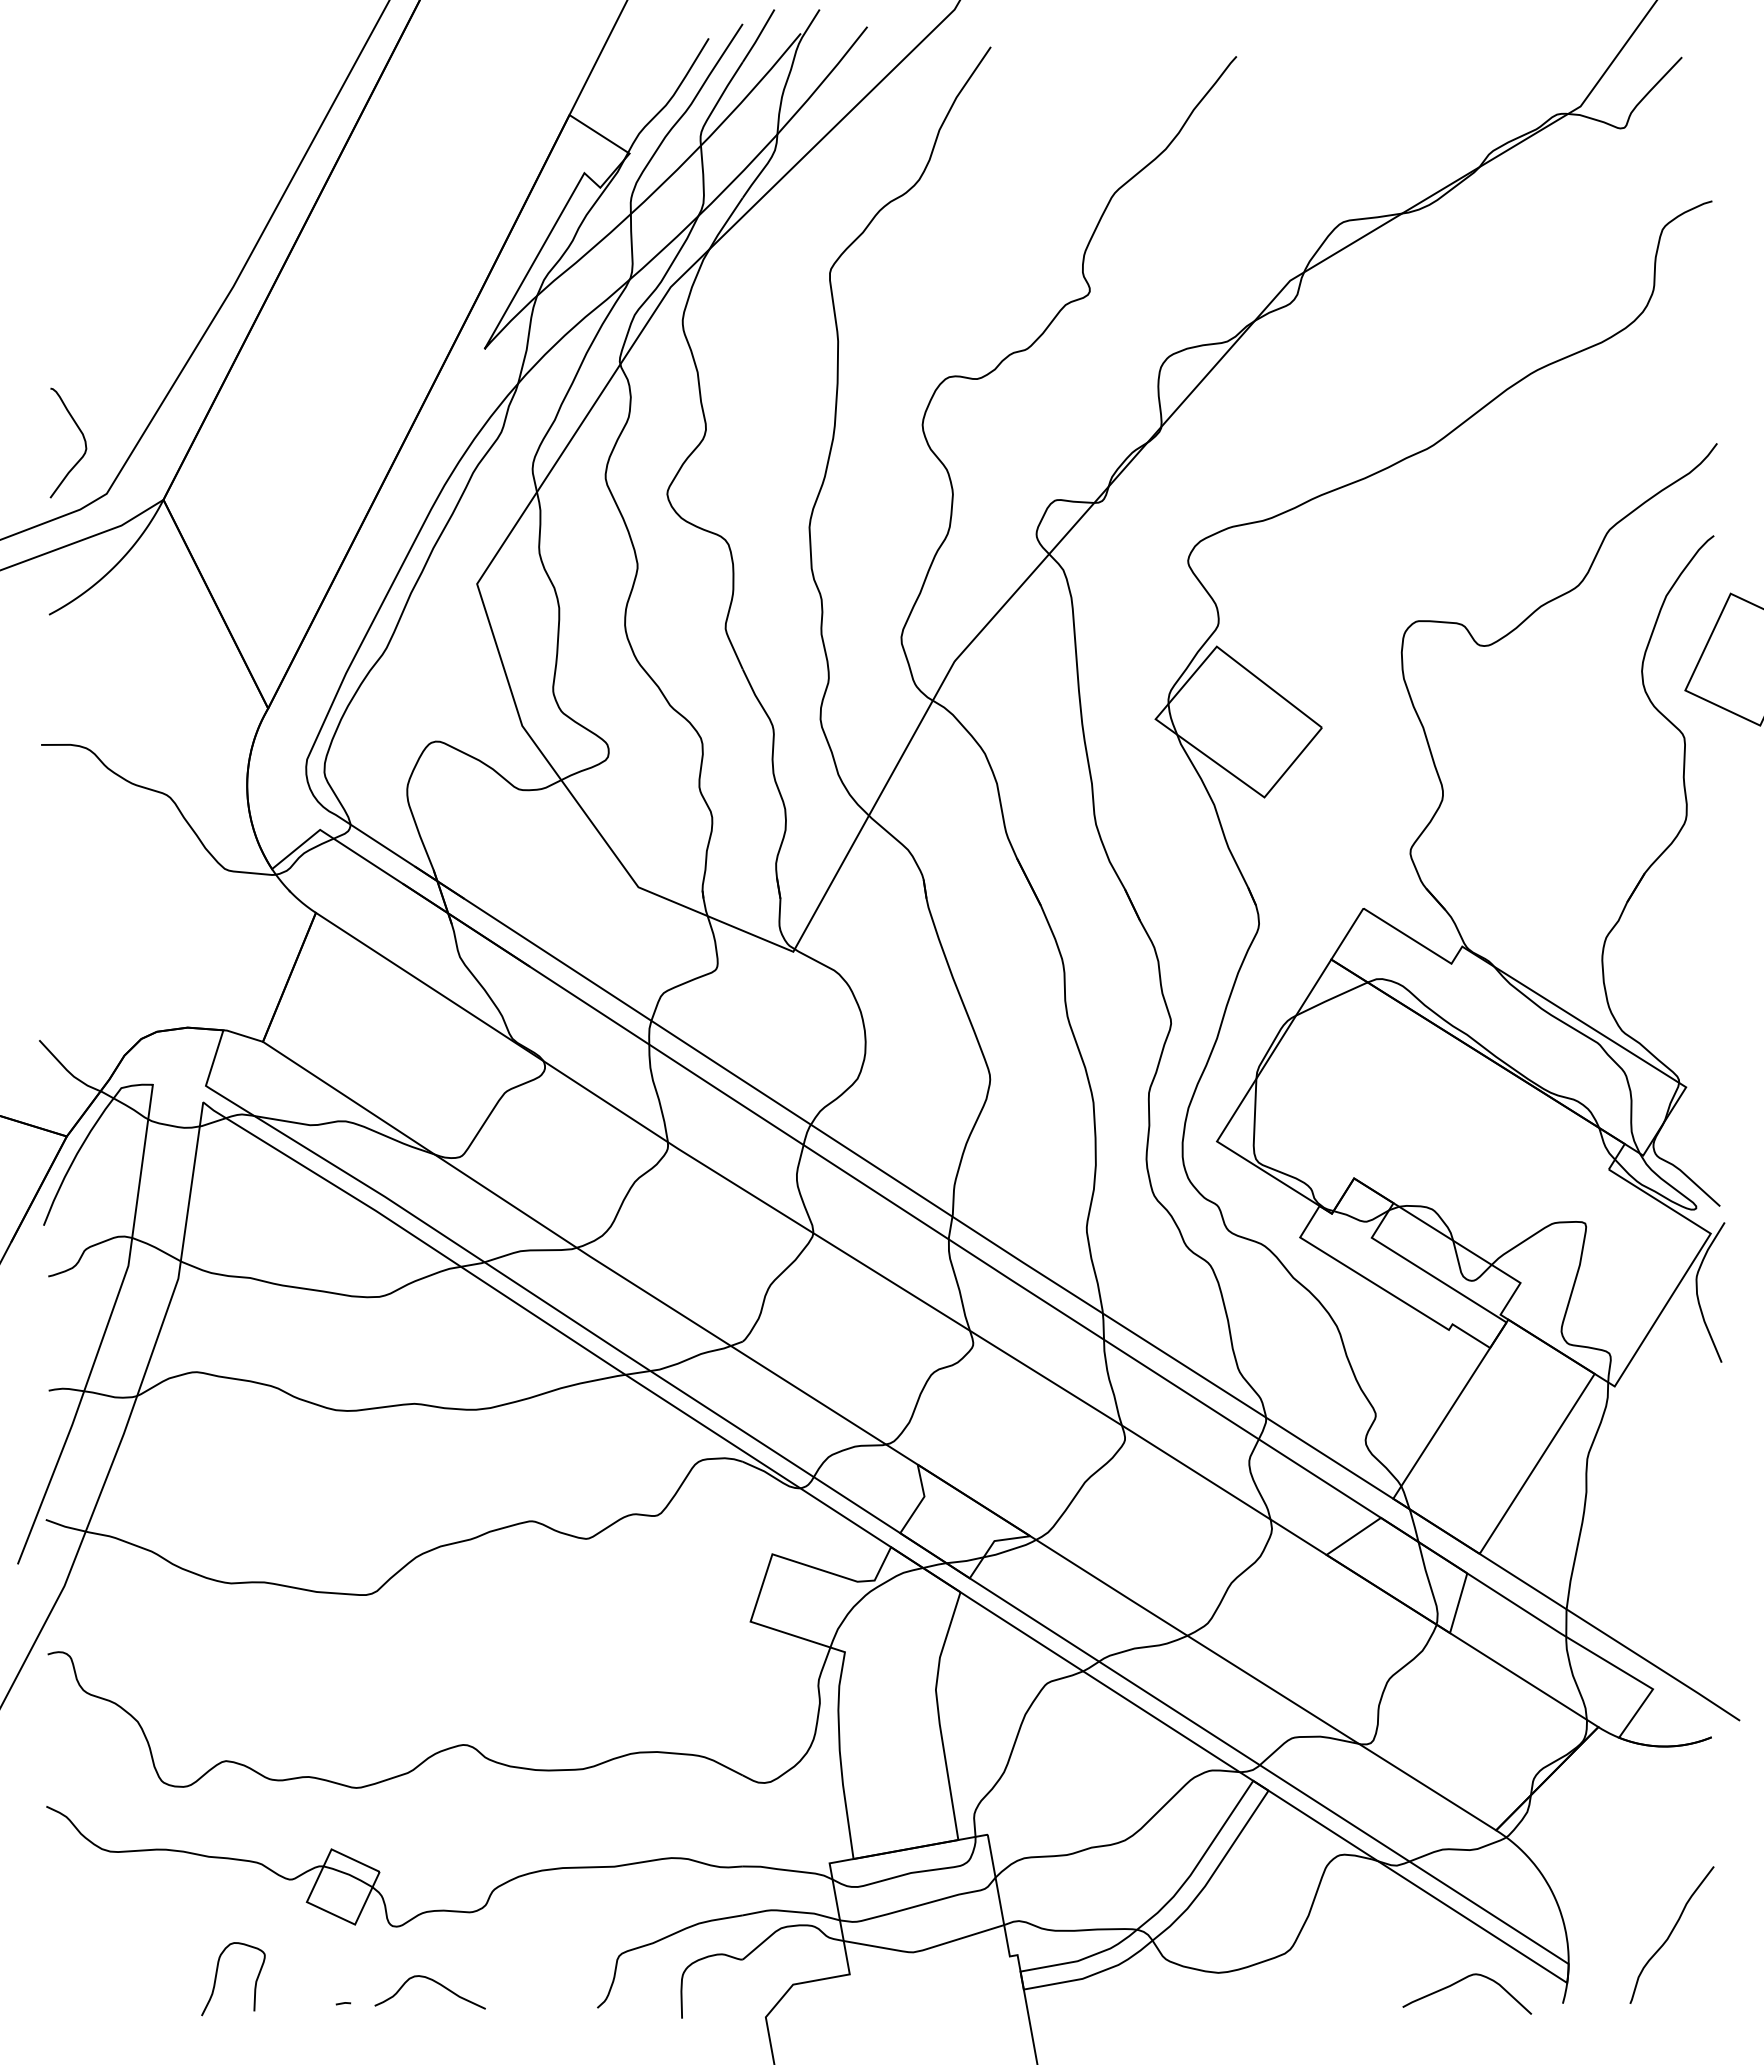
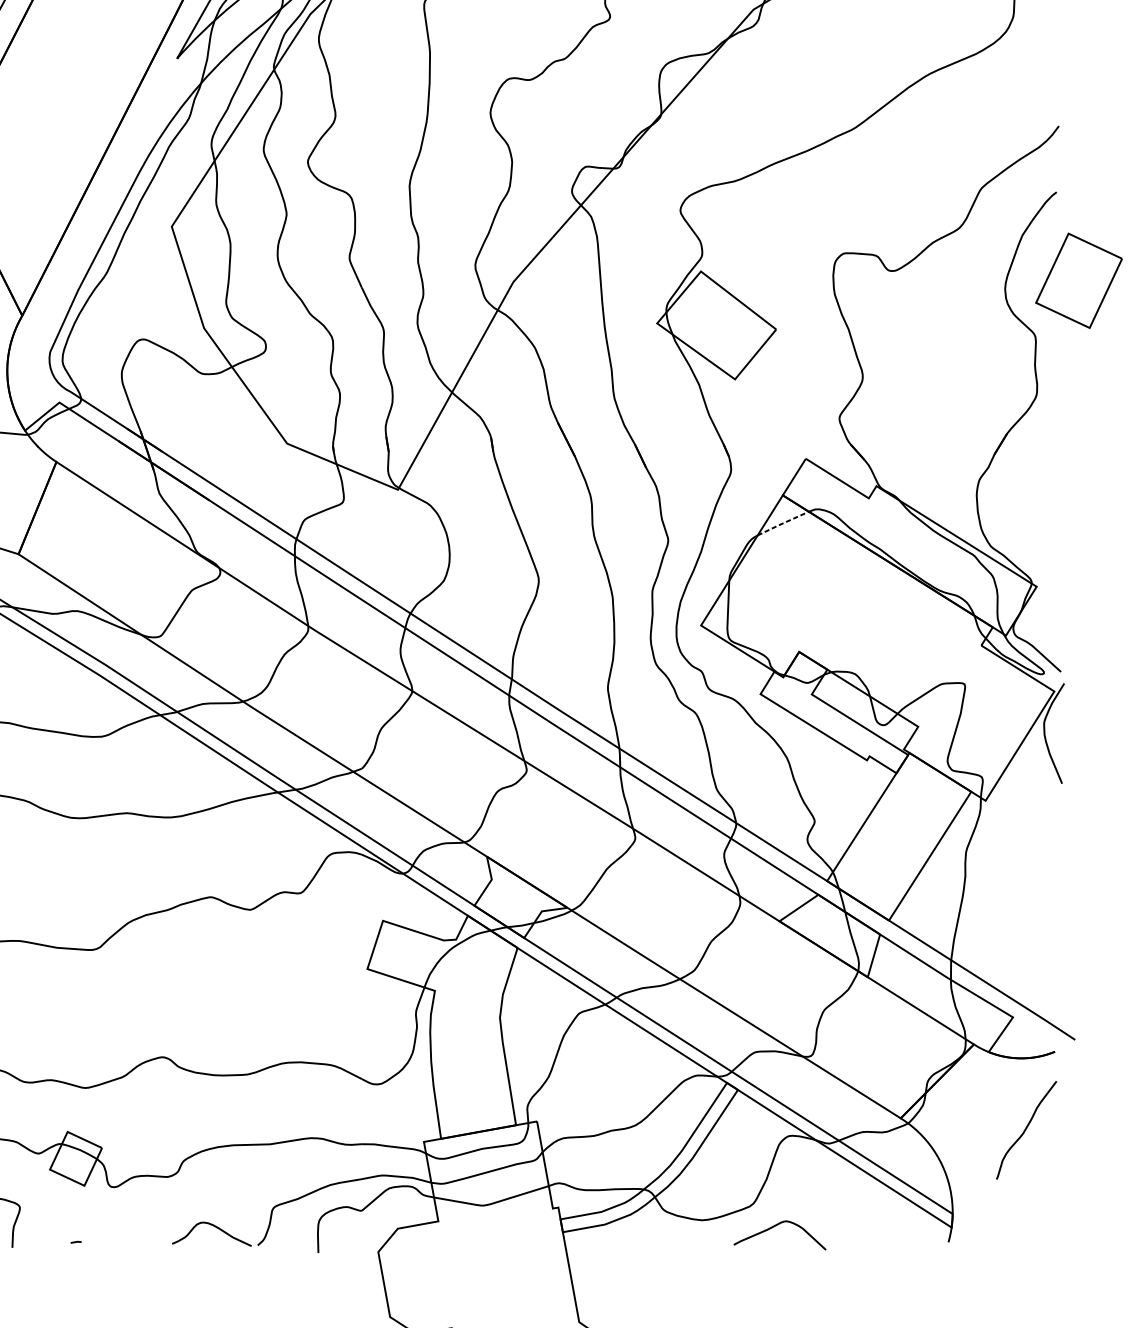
line: (1331, 998) -> (783, 523), solid -> dashed
curve: (1671, 1934) -> (1026, 1129), moved
curve: (434, 1982) -> (214, 1227), moved
curve: (1459, 1982) -> (774, 1227), moved

